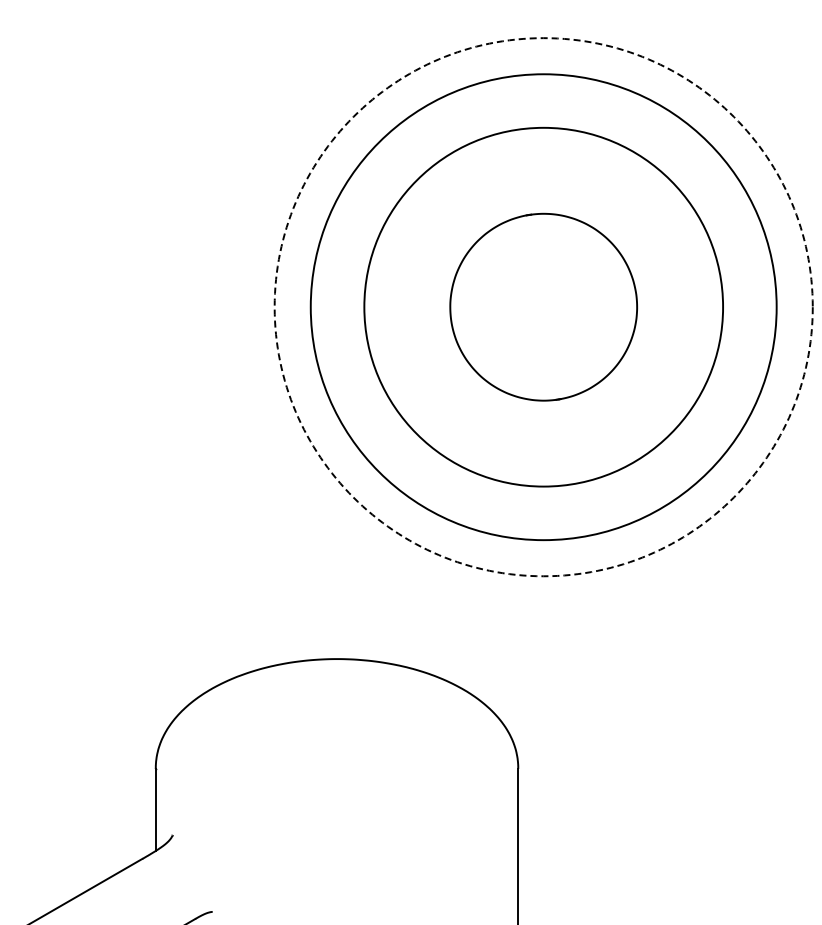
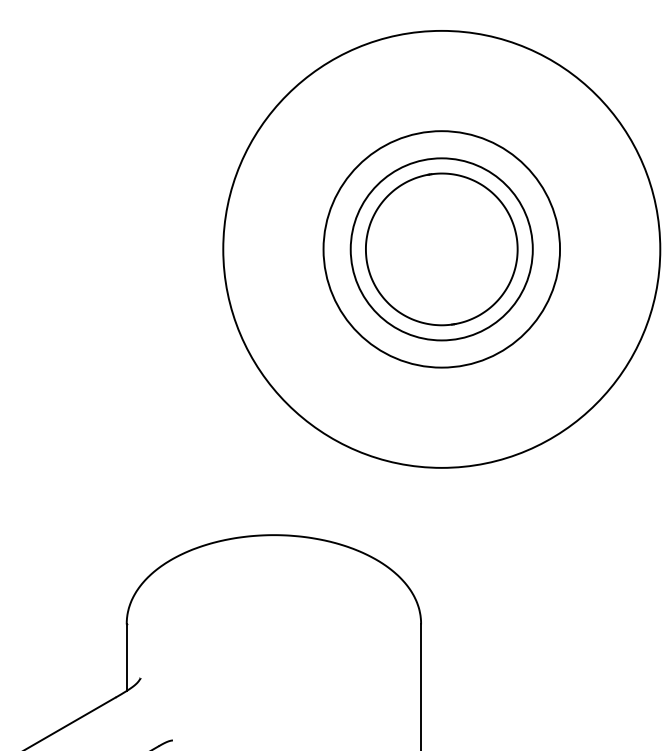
circle: (543, 306) -> (441, 248), size x0.62
circle: (543, 307) -> (441, 249), dashed -> solid
circle: (543, 307) -> (441, 249), size x0.62

